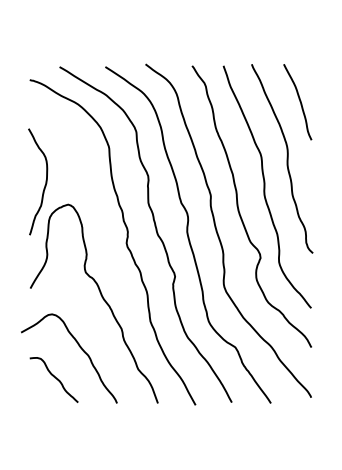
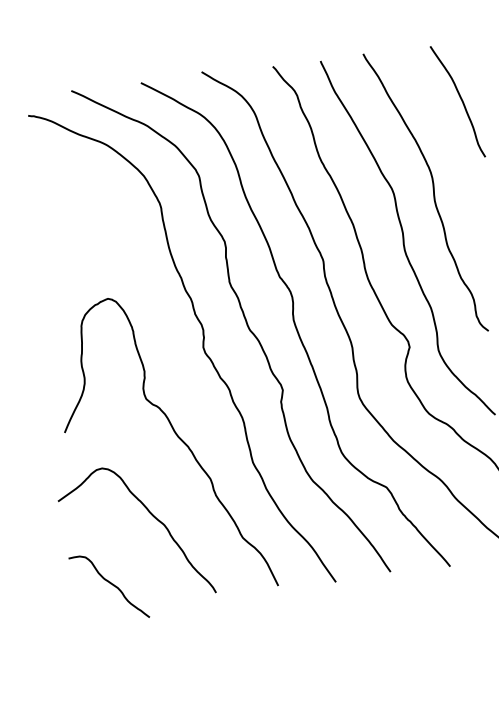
curve: (299, 101) -> (460, 100), moved
curve: (45, 181) -> (69, 267), removed
curve: (53, 377) -> (107, 583), moved

